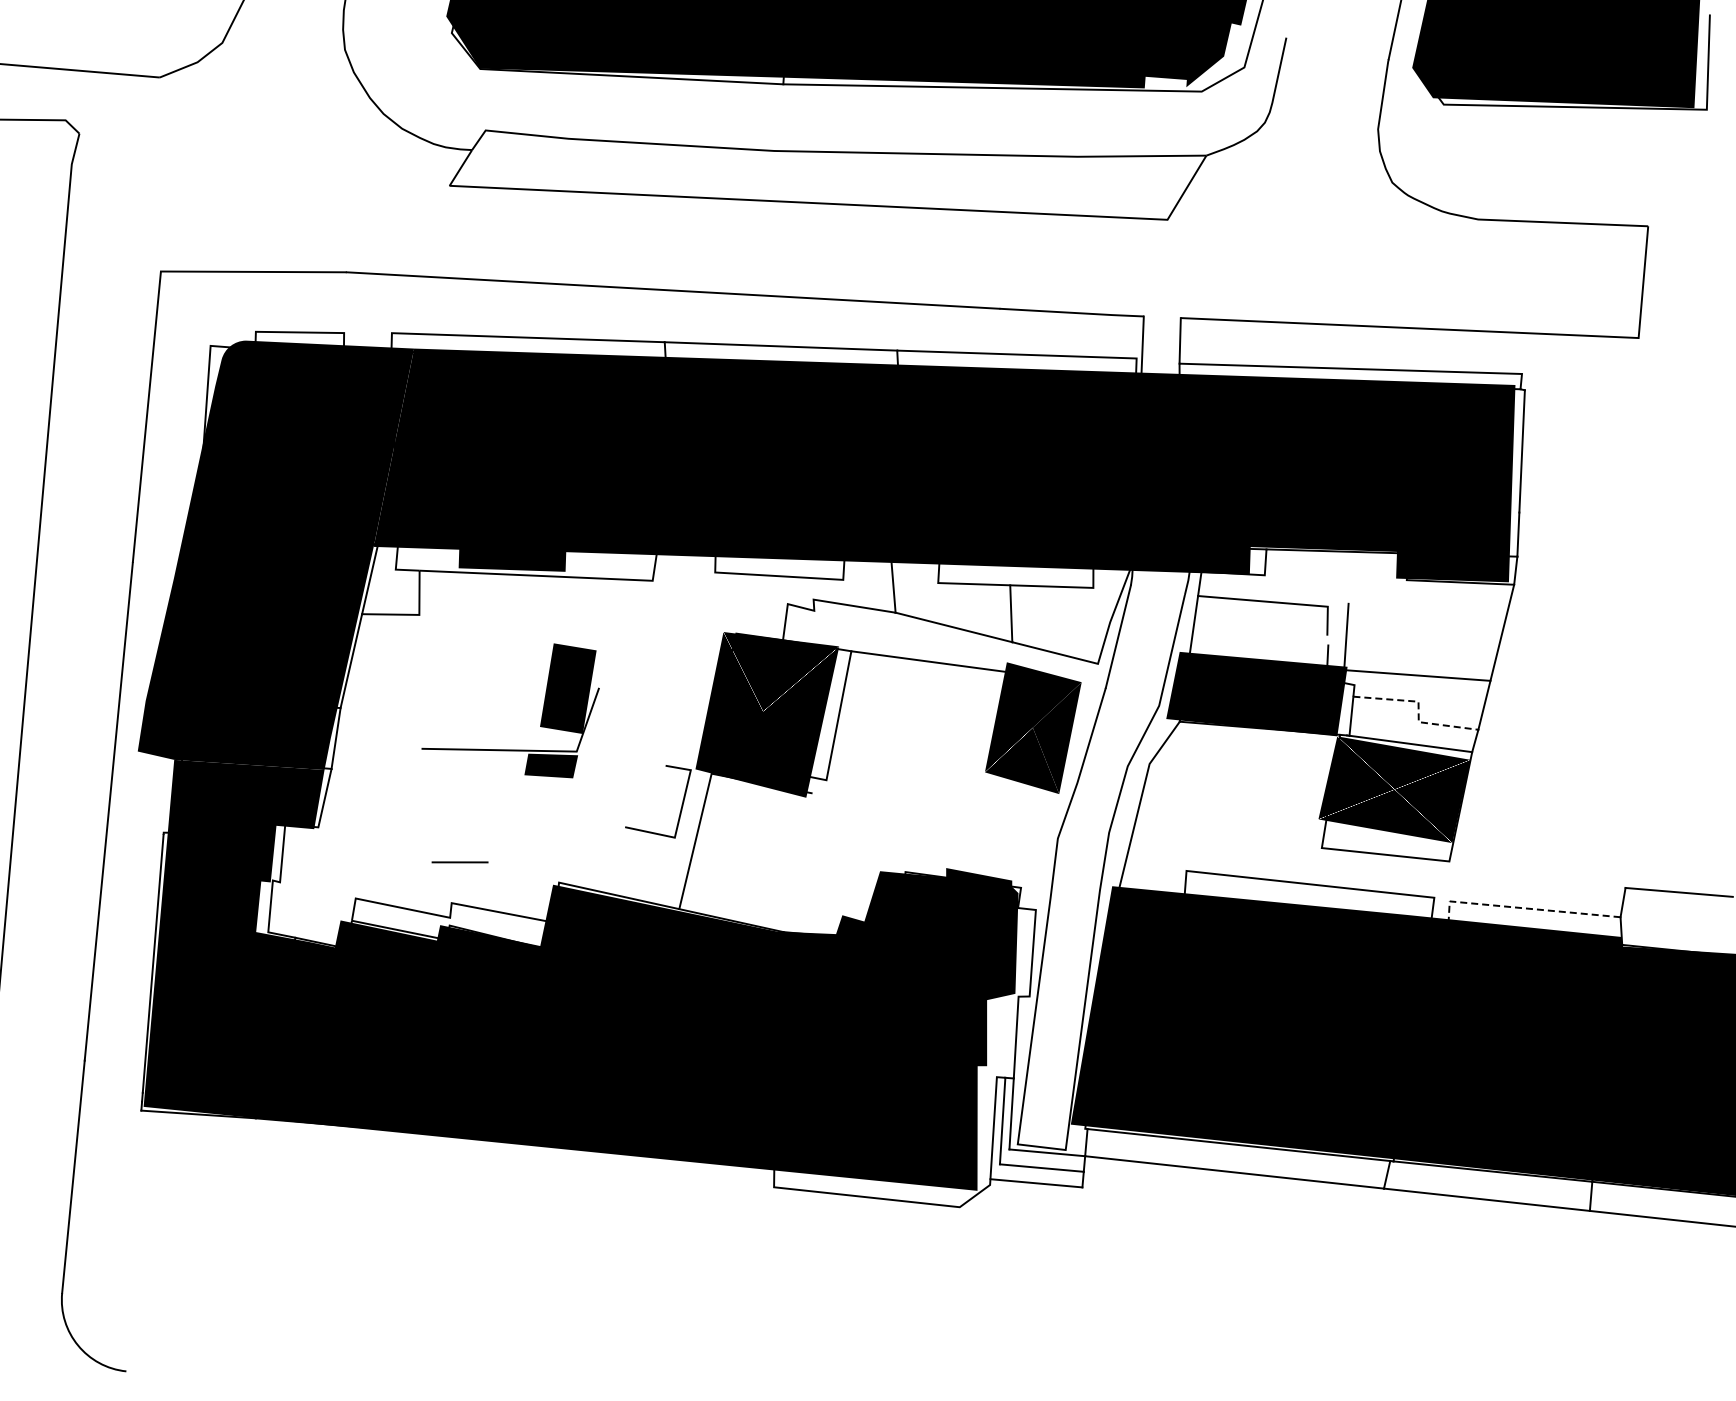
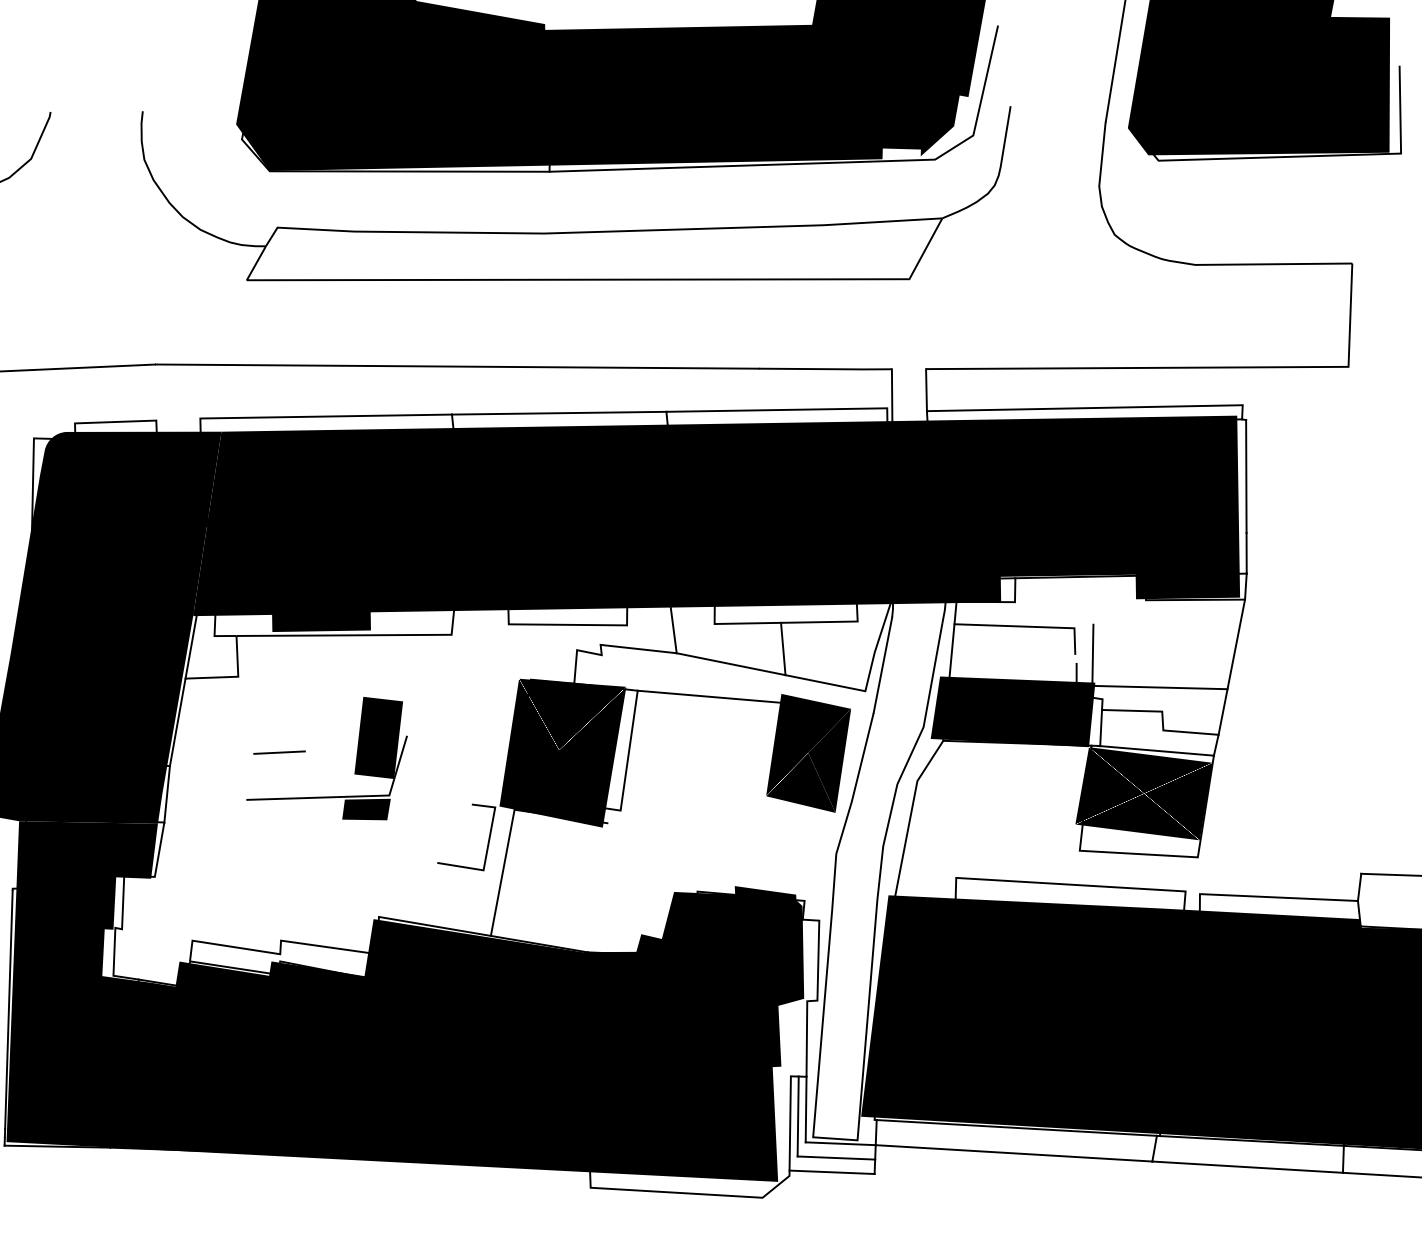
line: (1418, 709) -> (1162, 718), dashed -> solid
line: (459, 862) -> (279, 752), moved
line: (1521, 908) -> (1266, 897), dashed -> solid

